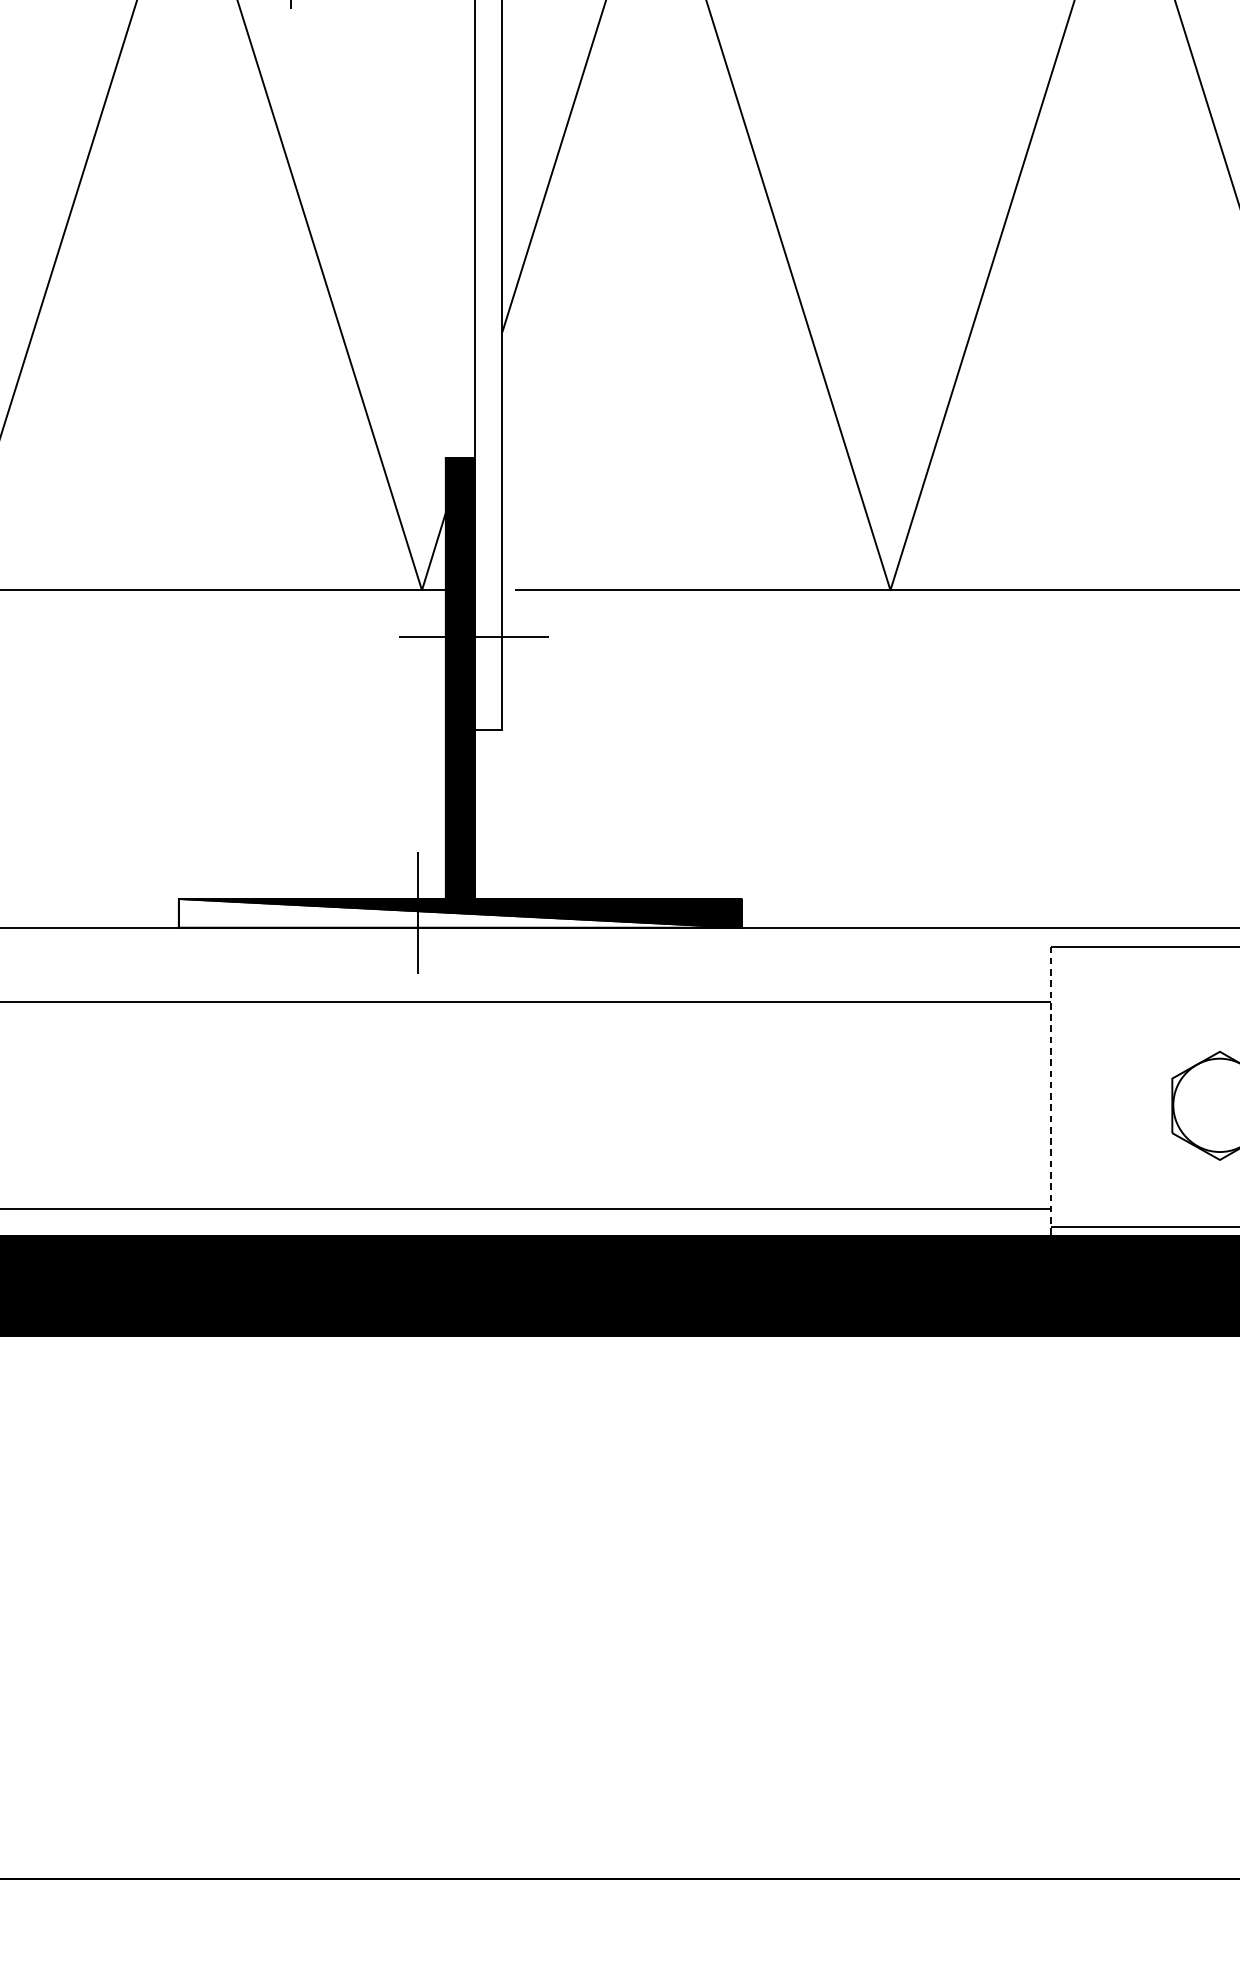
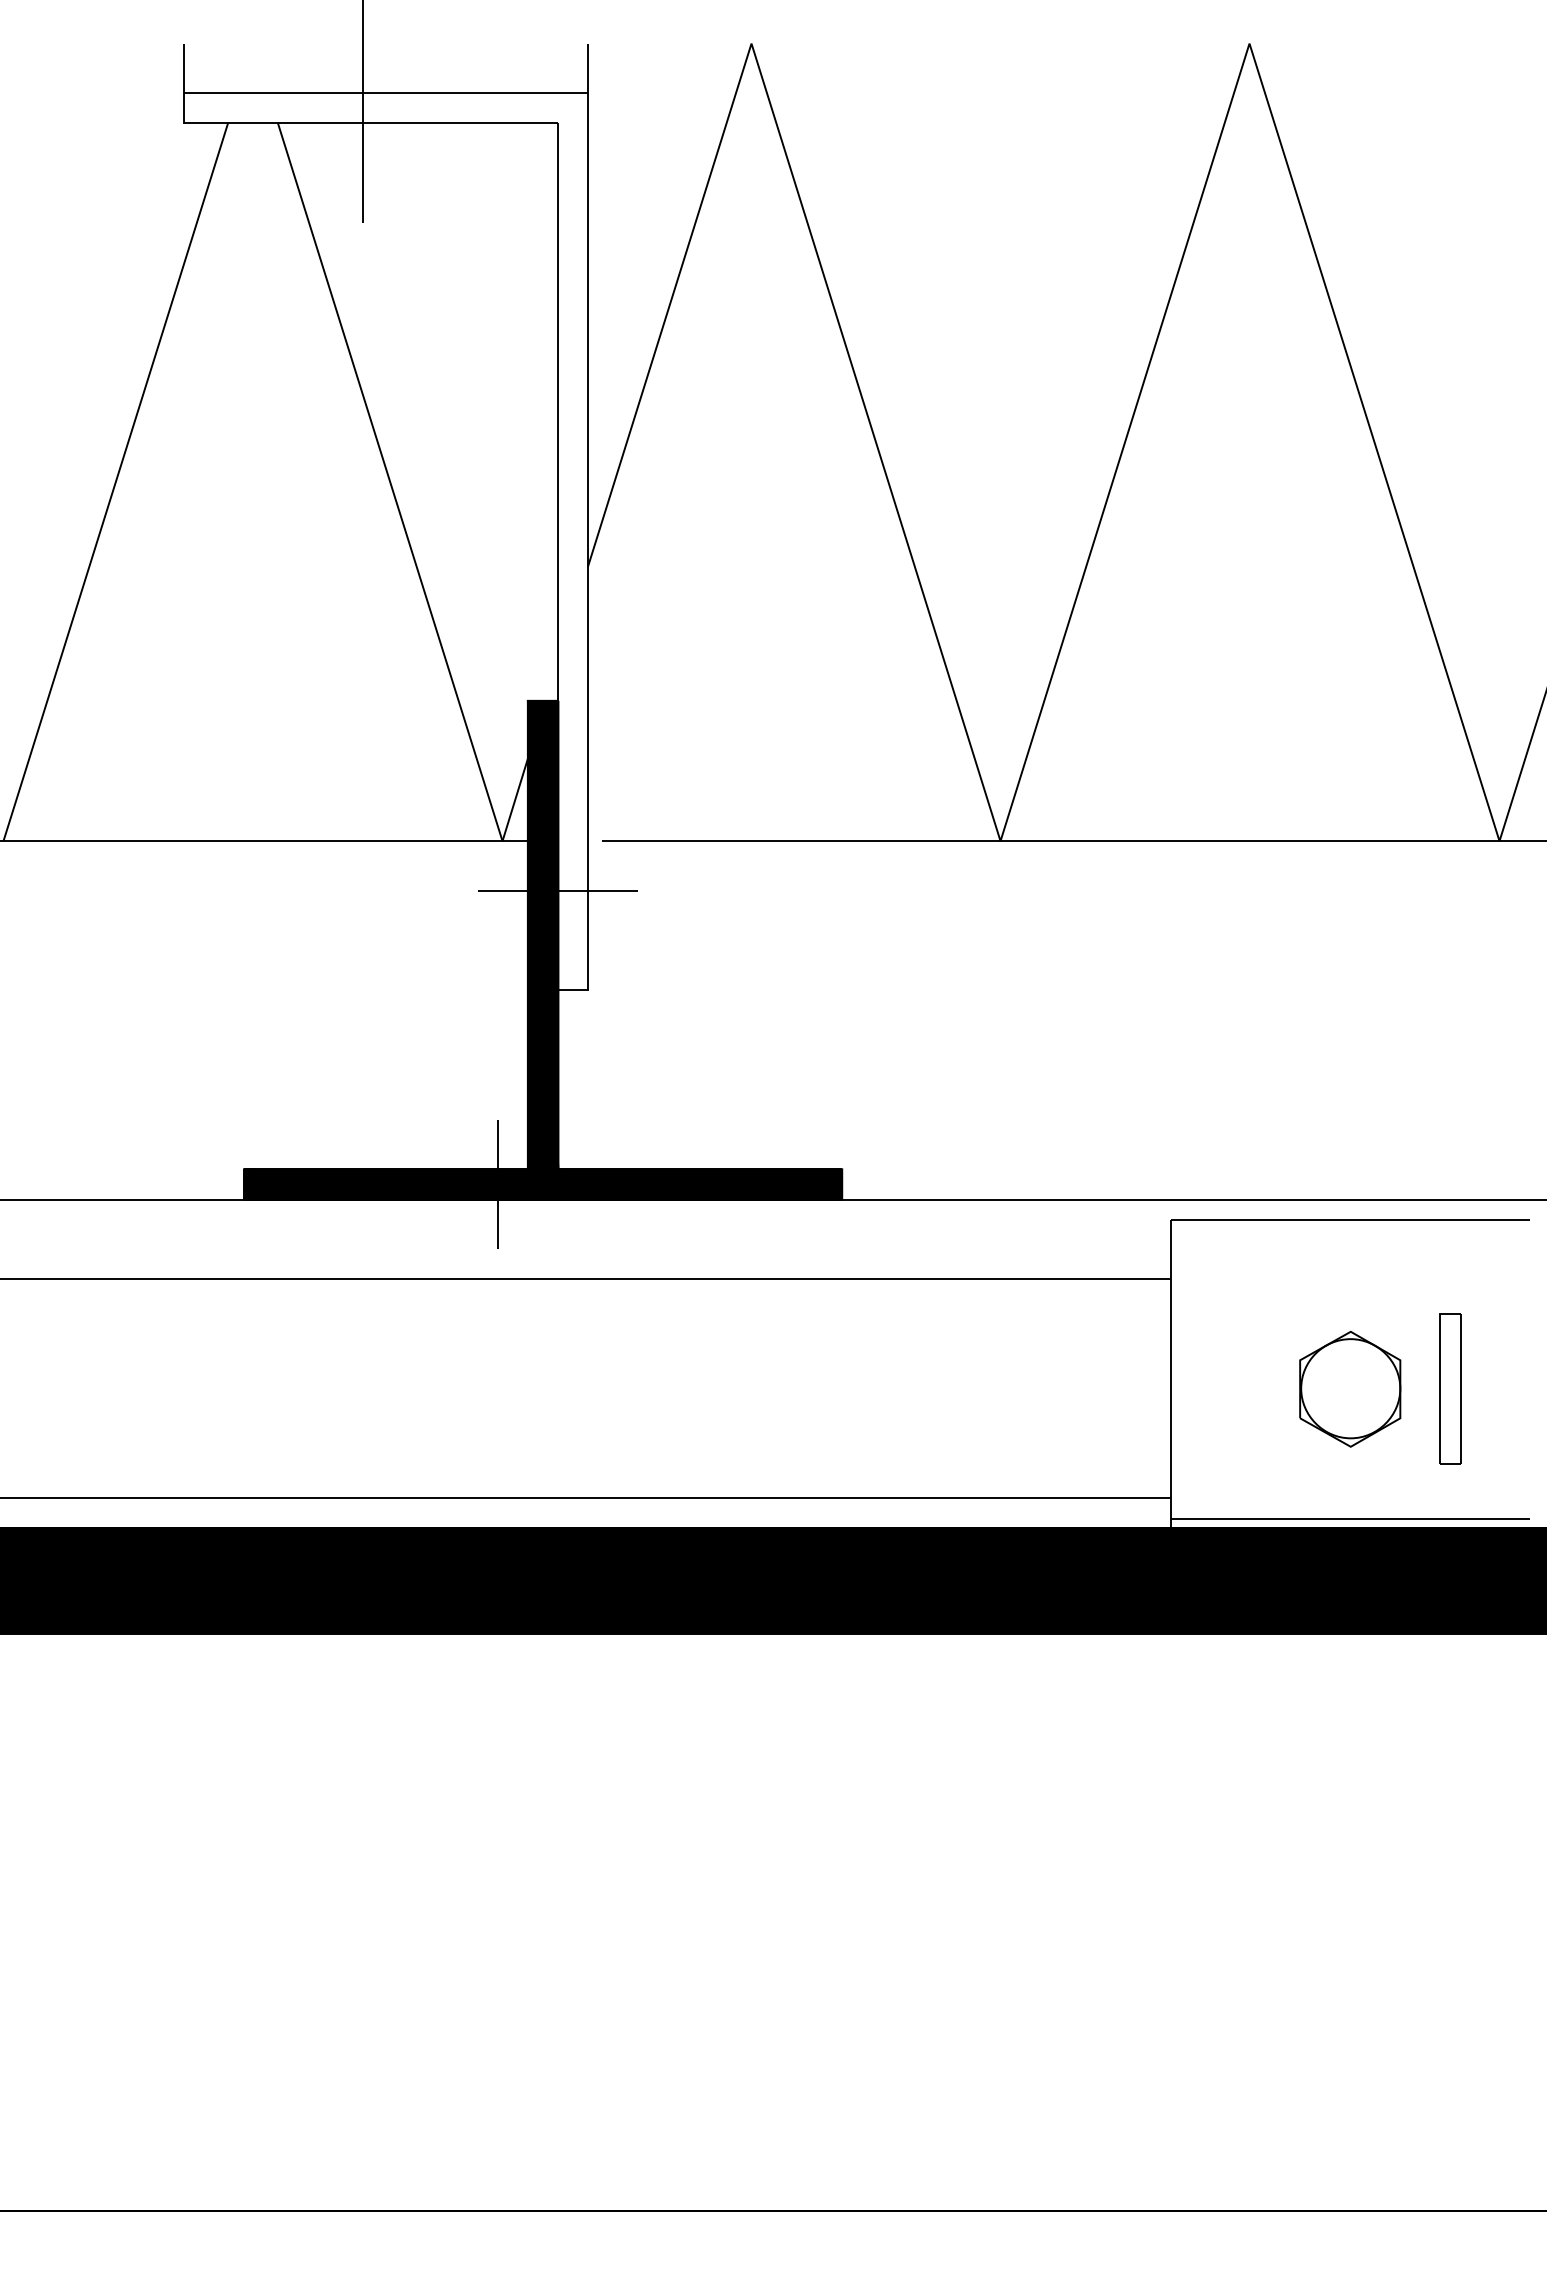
fill: (460, 913) -> (543, 1184), added
line: (1051, 1091) -> (1171, 1374), dashed -> solid

